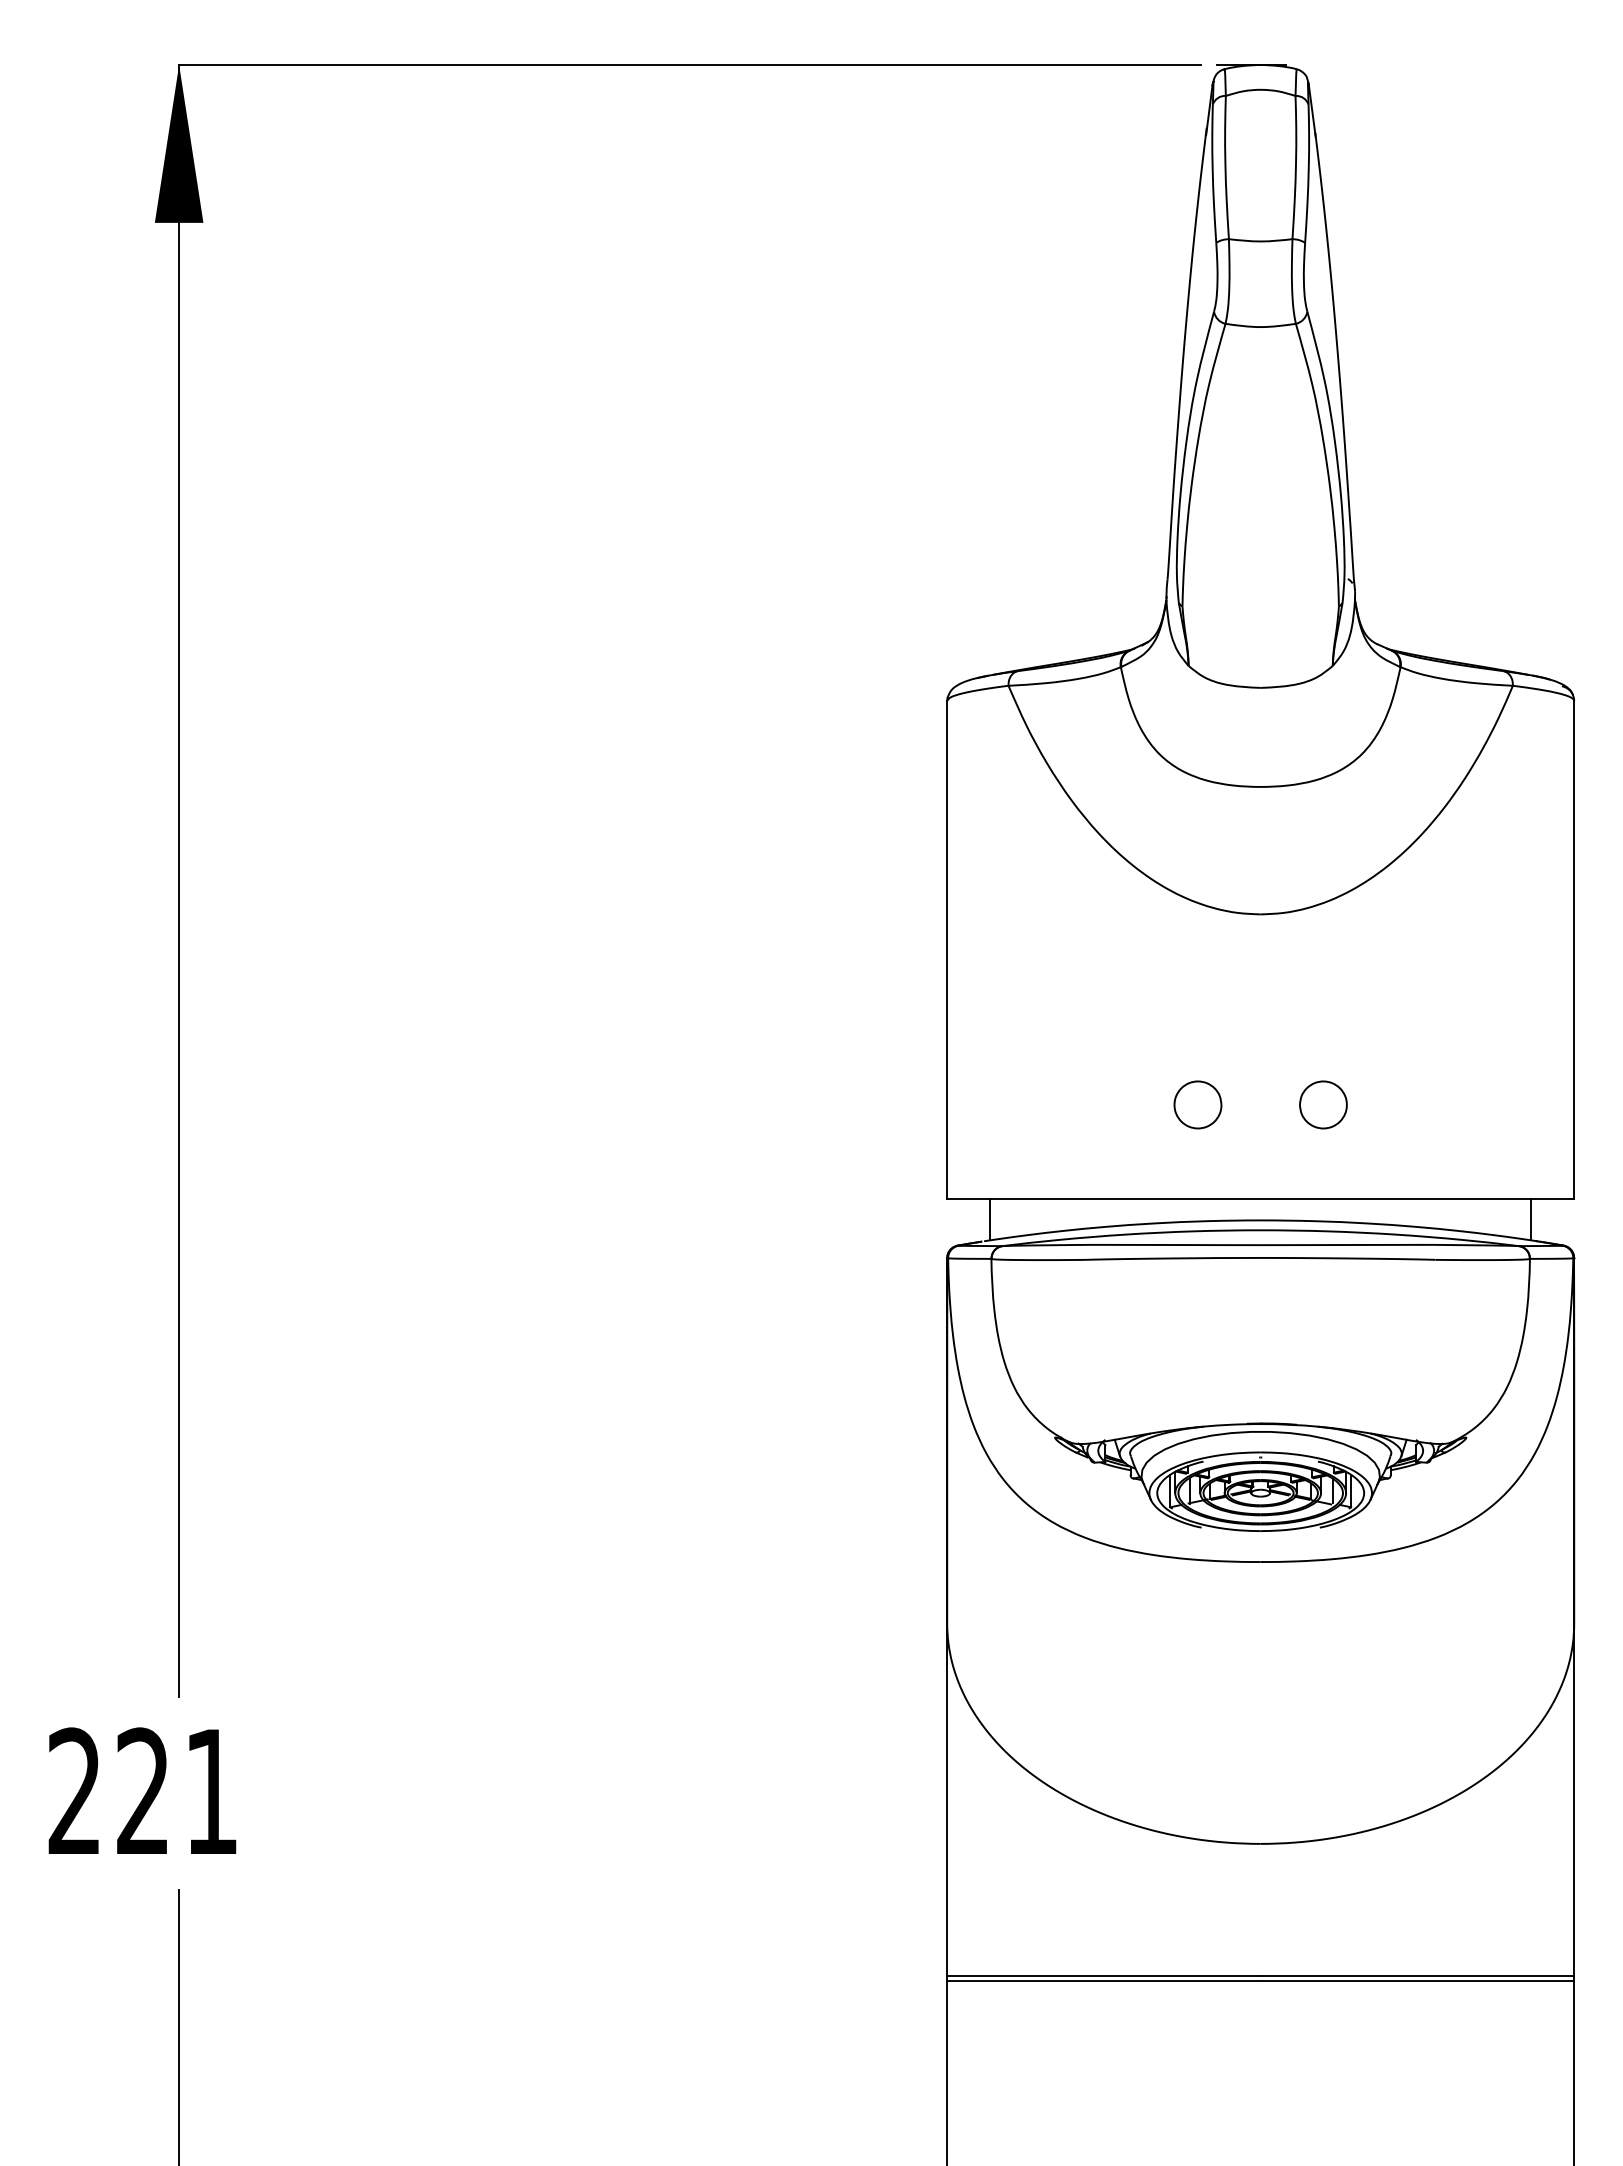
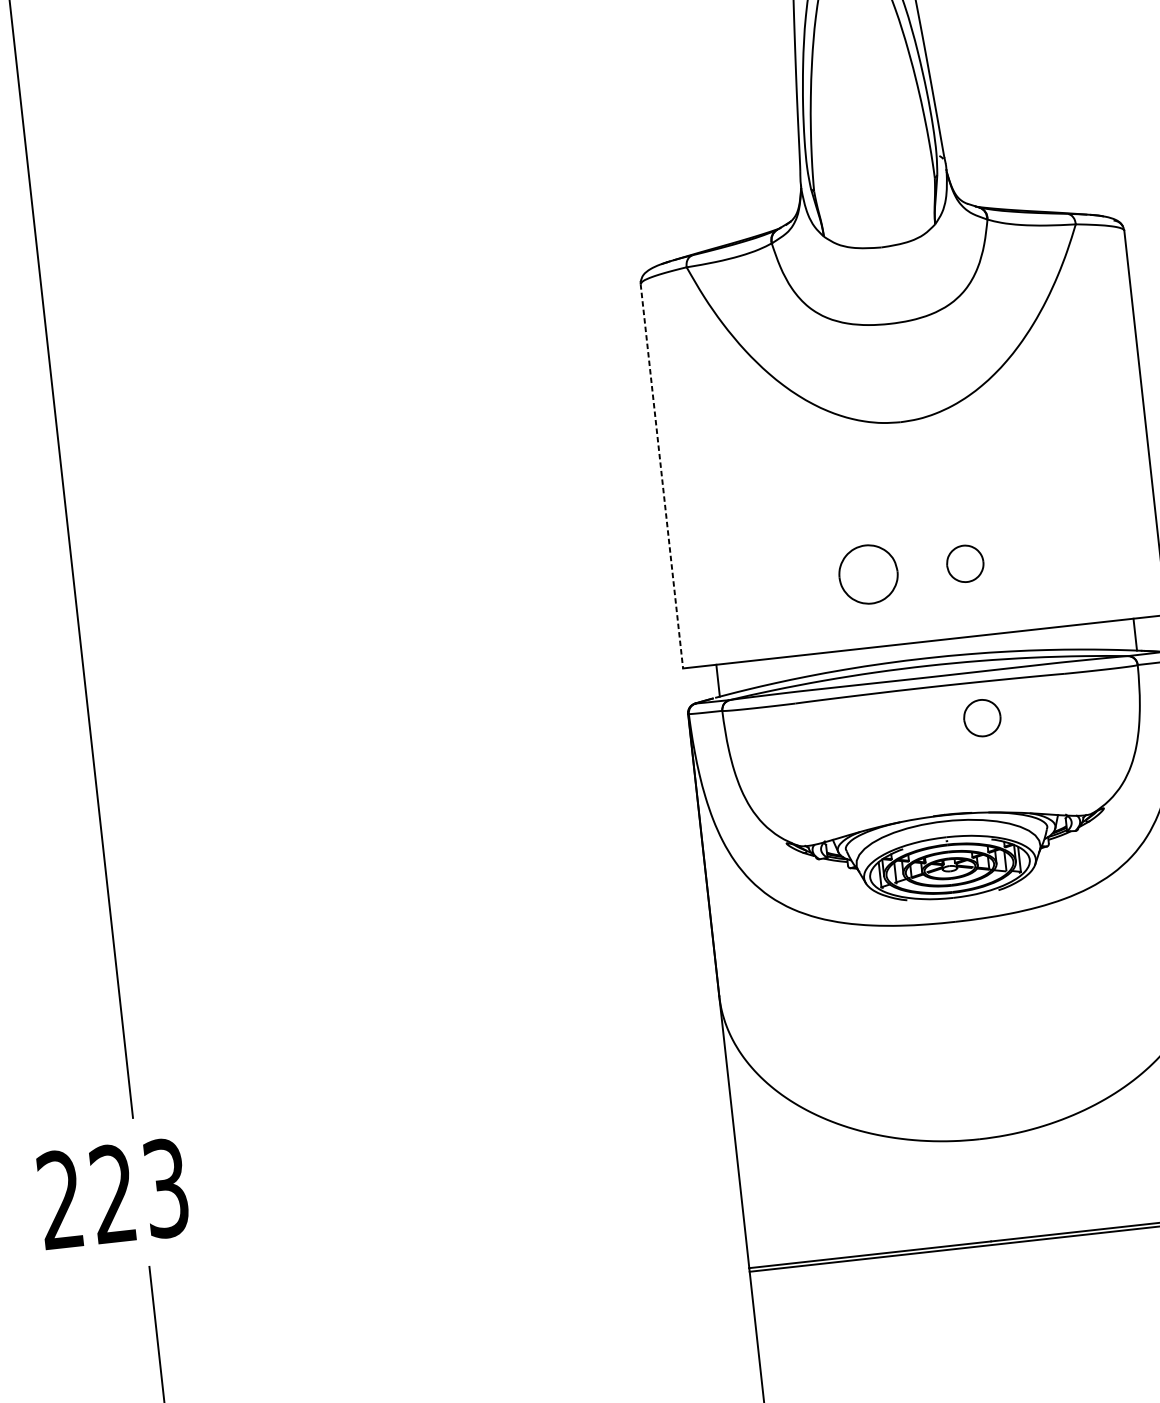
line: (947, 950) -> (662, 476), solid -> dashed
part: (1197, 1104) -> (868, 574), size x1.6
part: (1323, 1304) -> (982, 717), added
text: (211, 1791) -> (166, 1188), 221 -> 223

